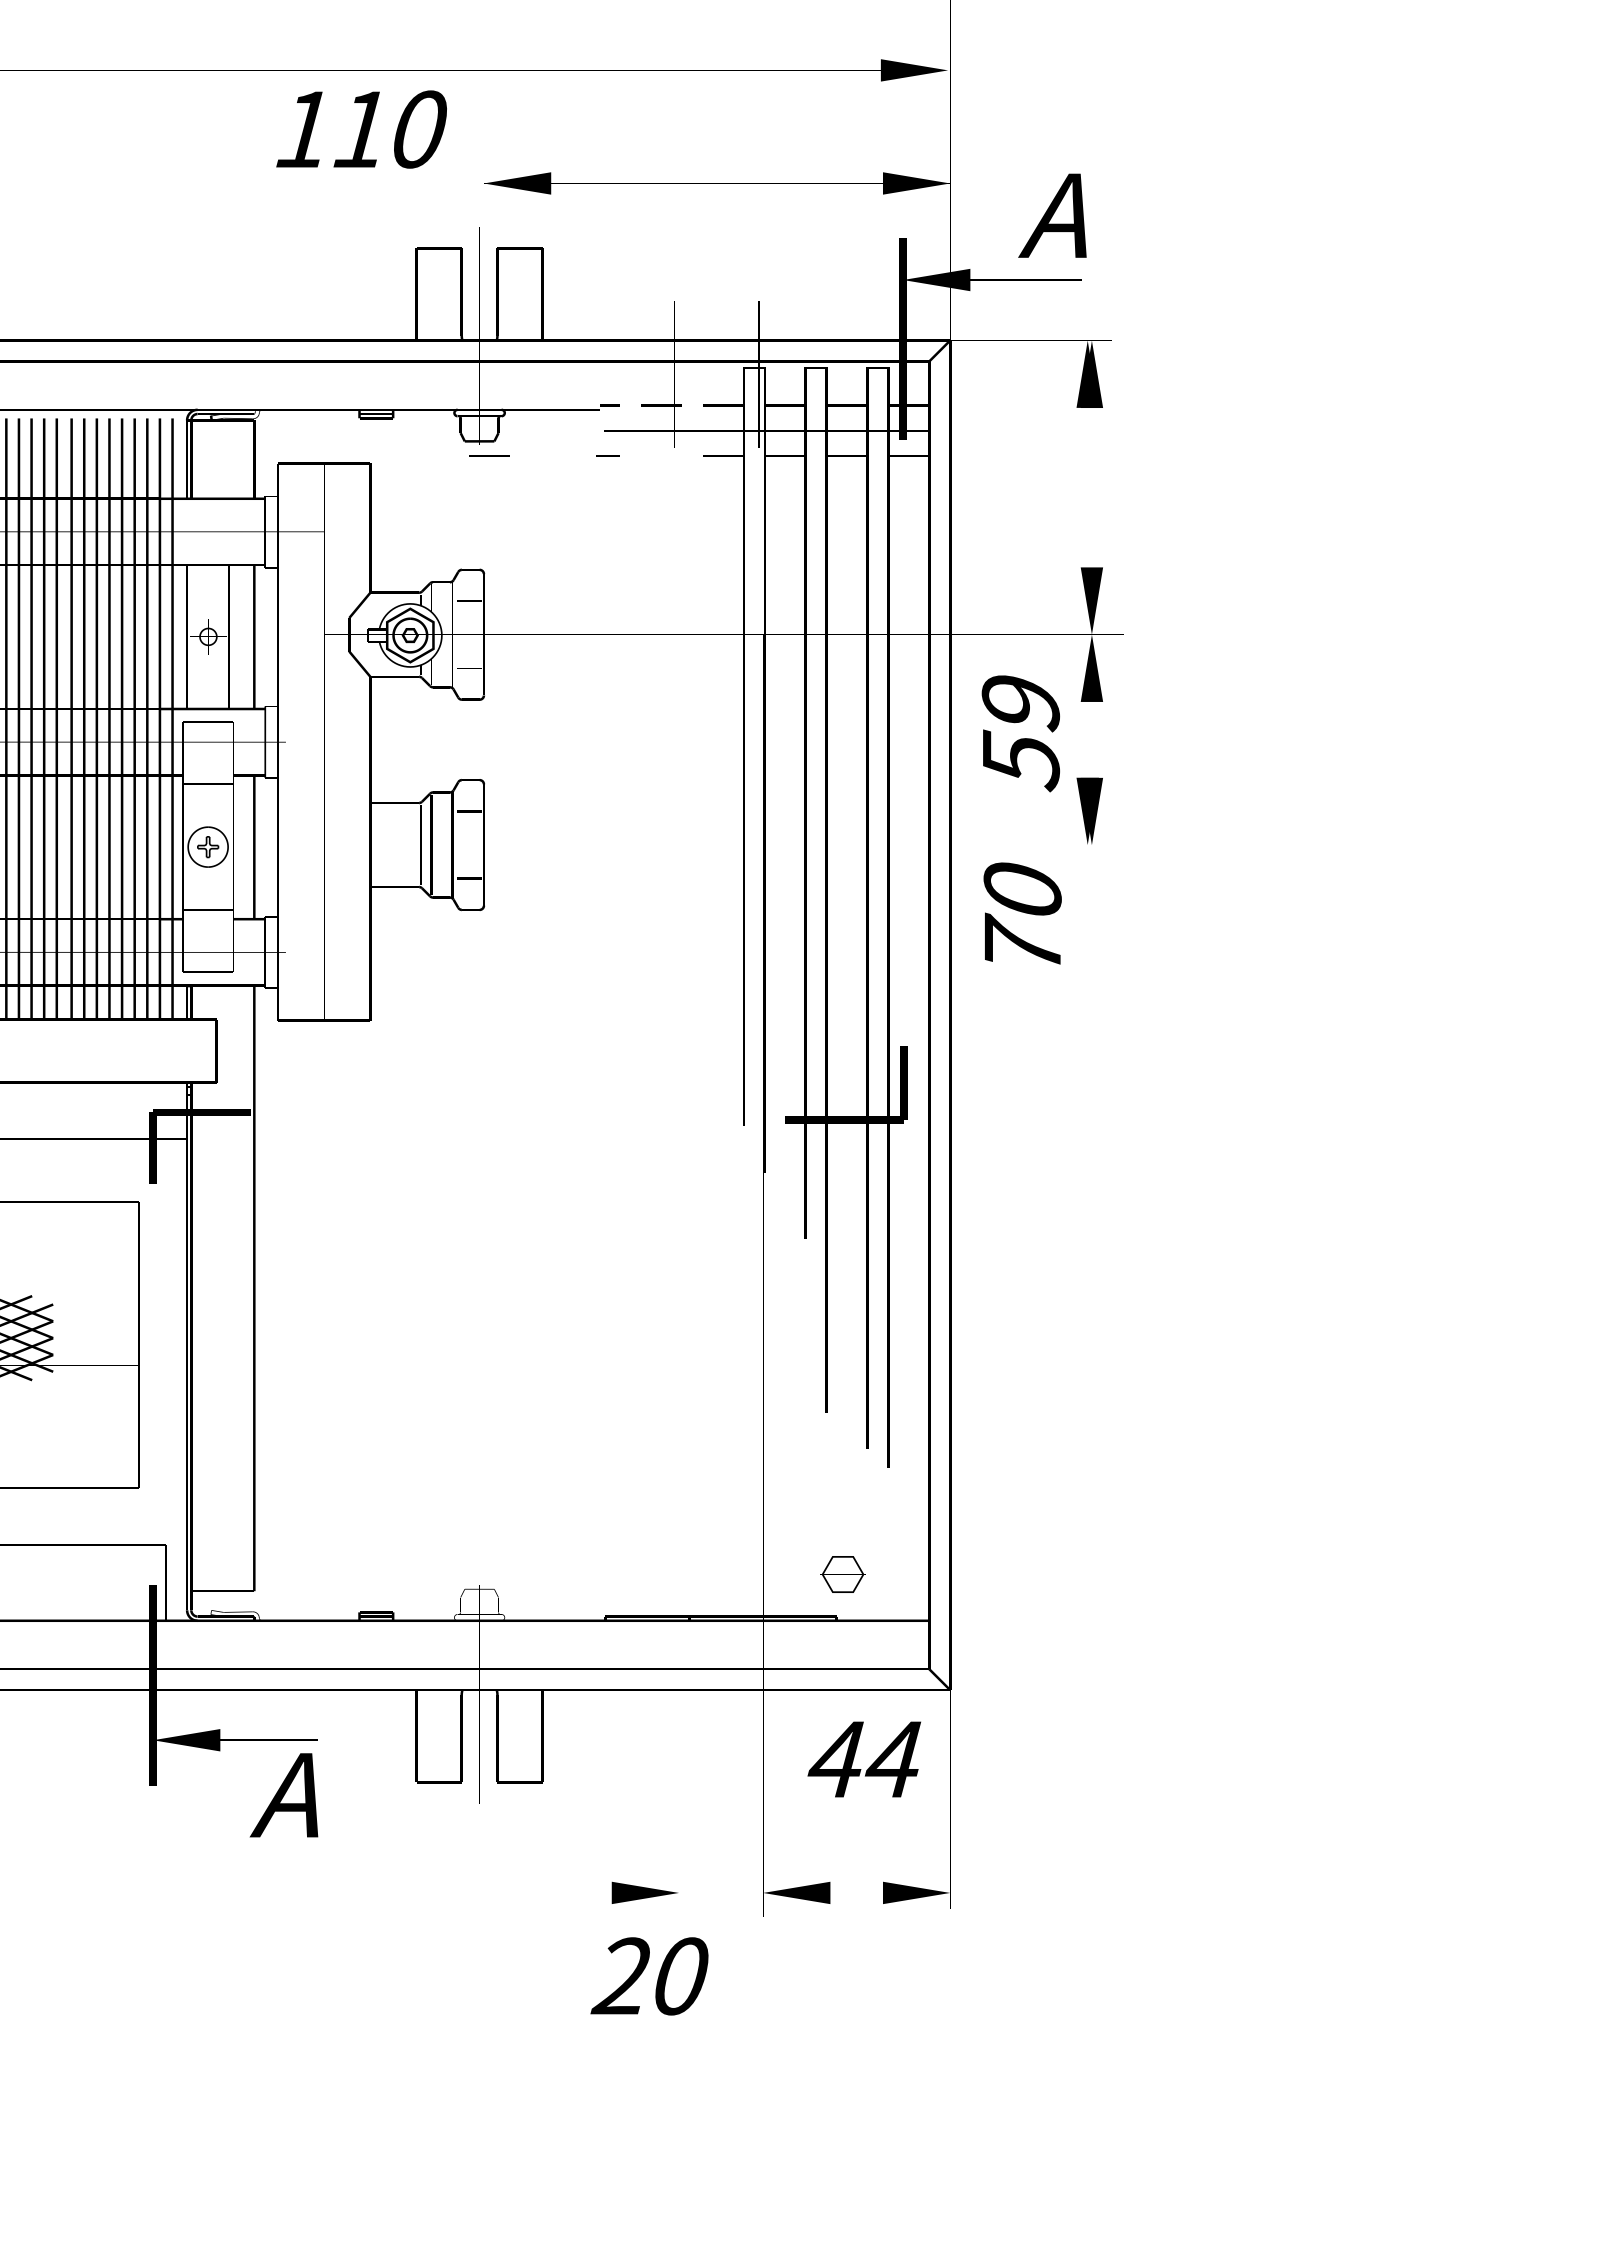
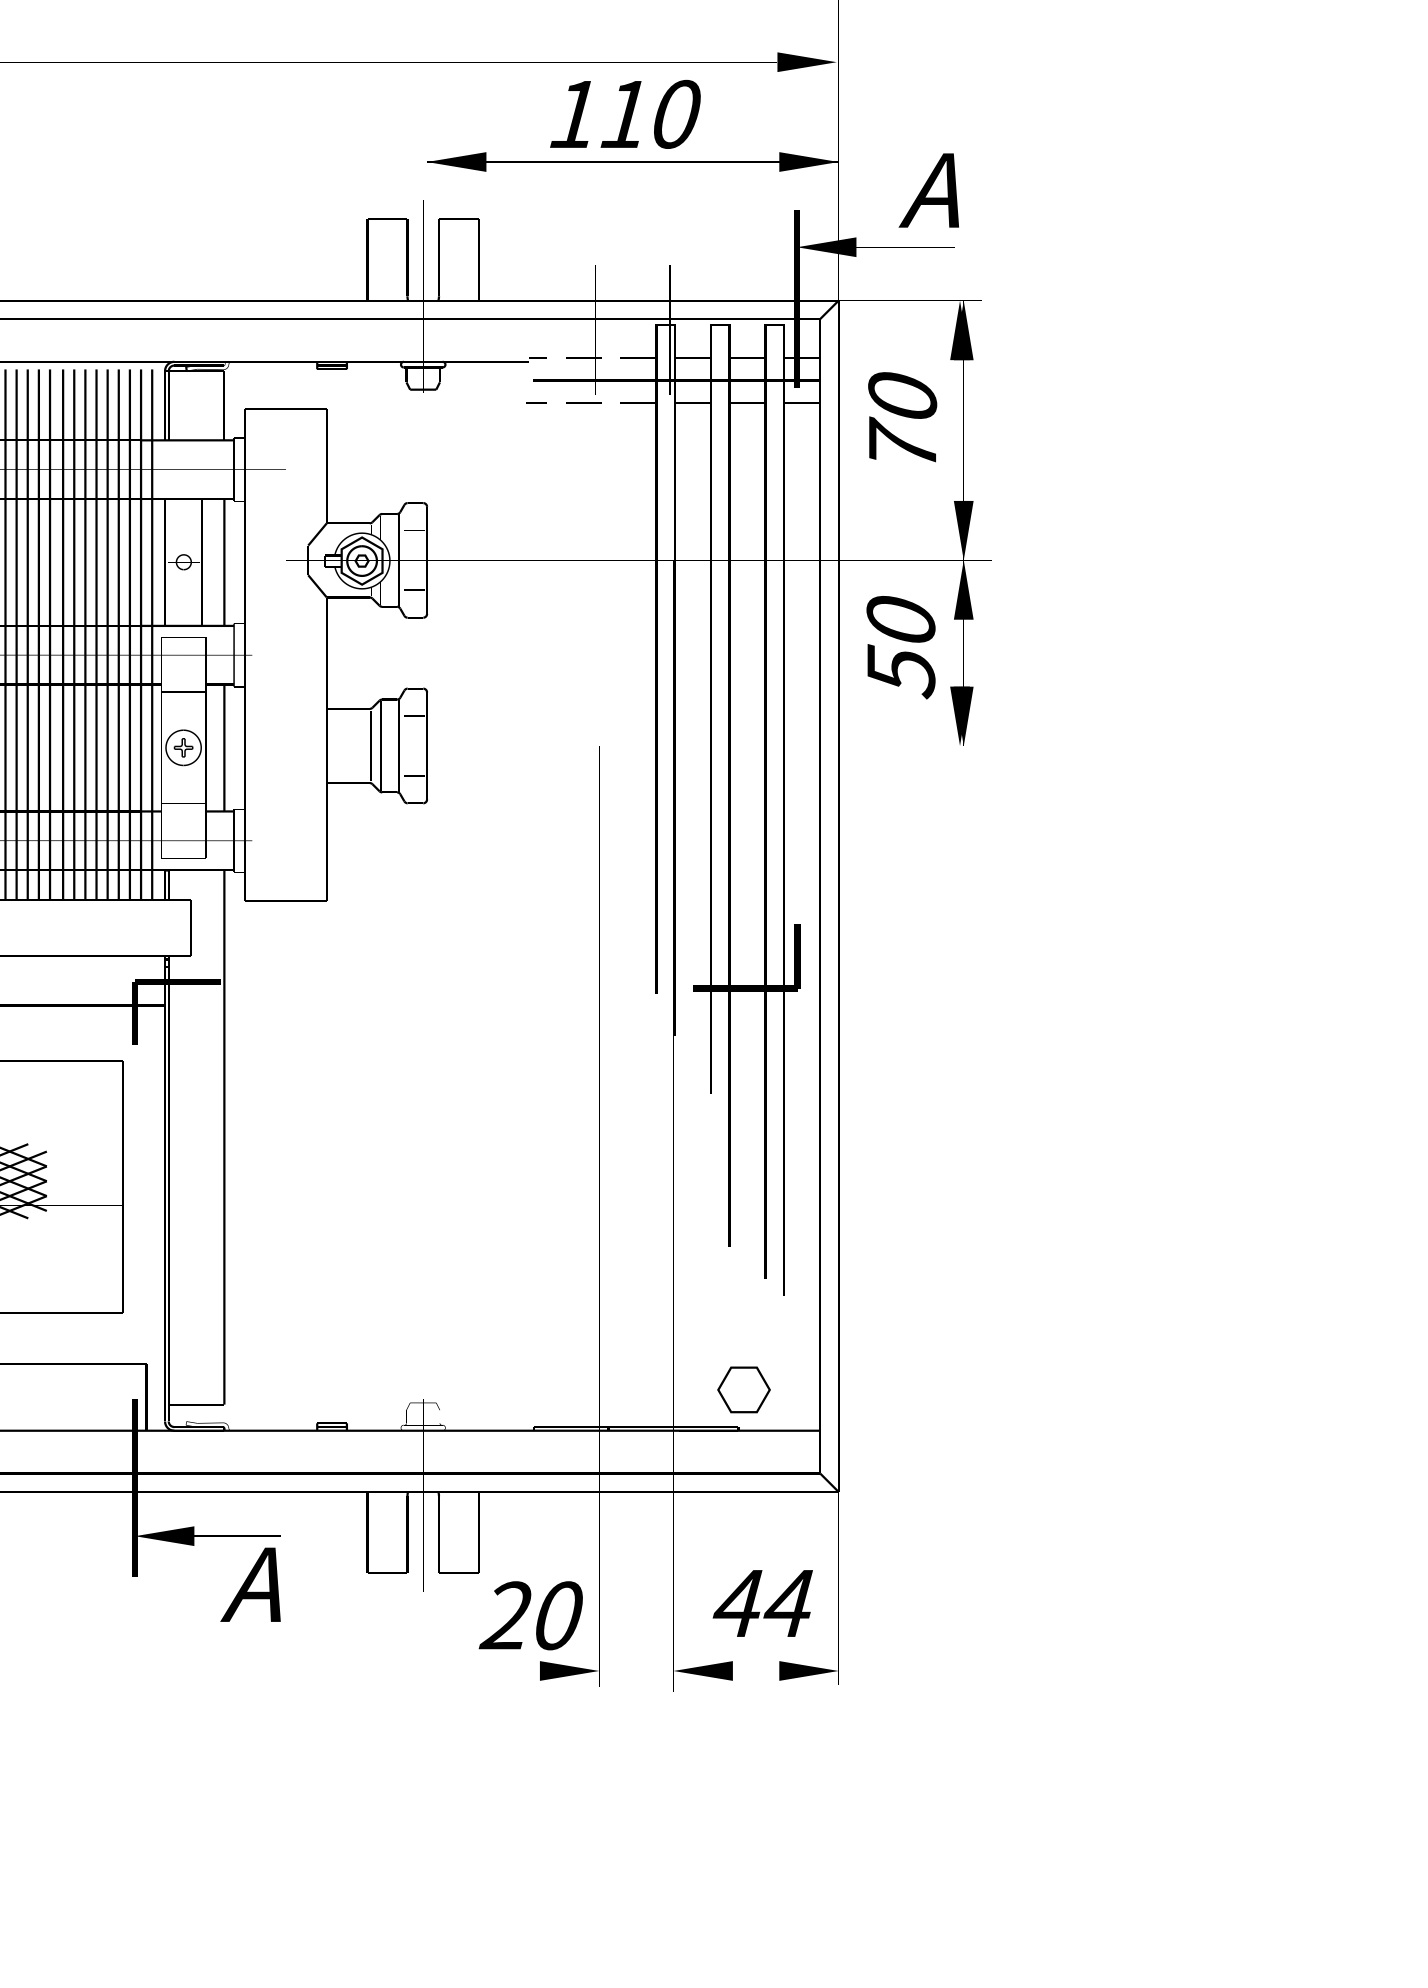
text: (361, 129) -> (625, 114), moved
line: (489, 455) -> (583, 402), moved
text: (1020, 703) -> (900, 621), 59 -> 50
text: (1022, 913) -> (902, 417), moved
part: (842, 1574) -> (743, 1389), size x1.43
text: (863, 1759) -> (762, 1603), moved
text: (649, 1976) -> (530, 1615), moved

